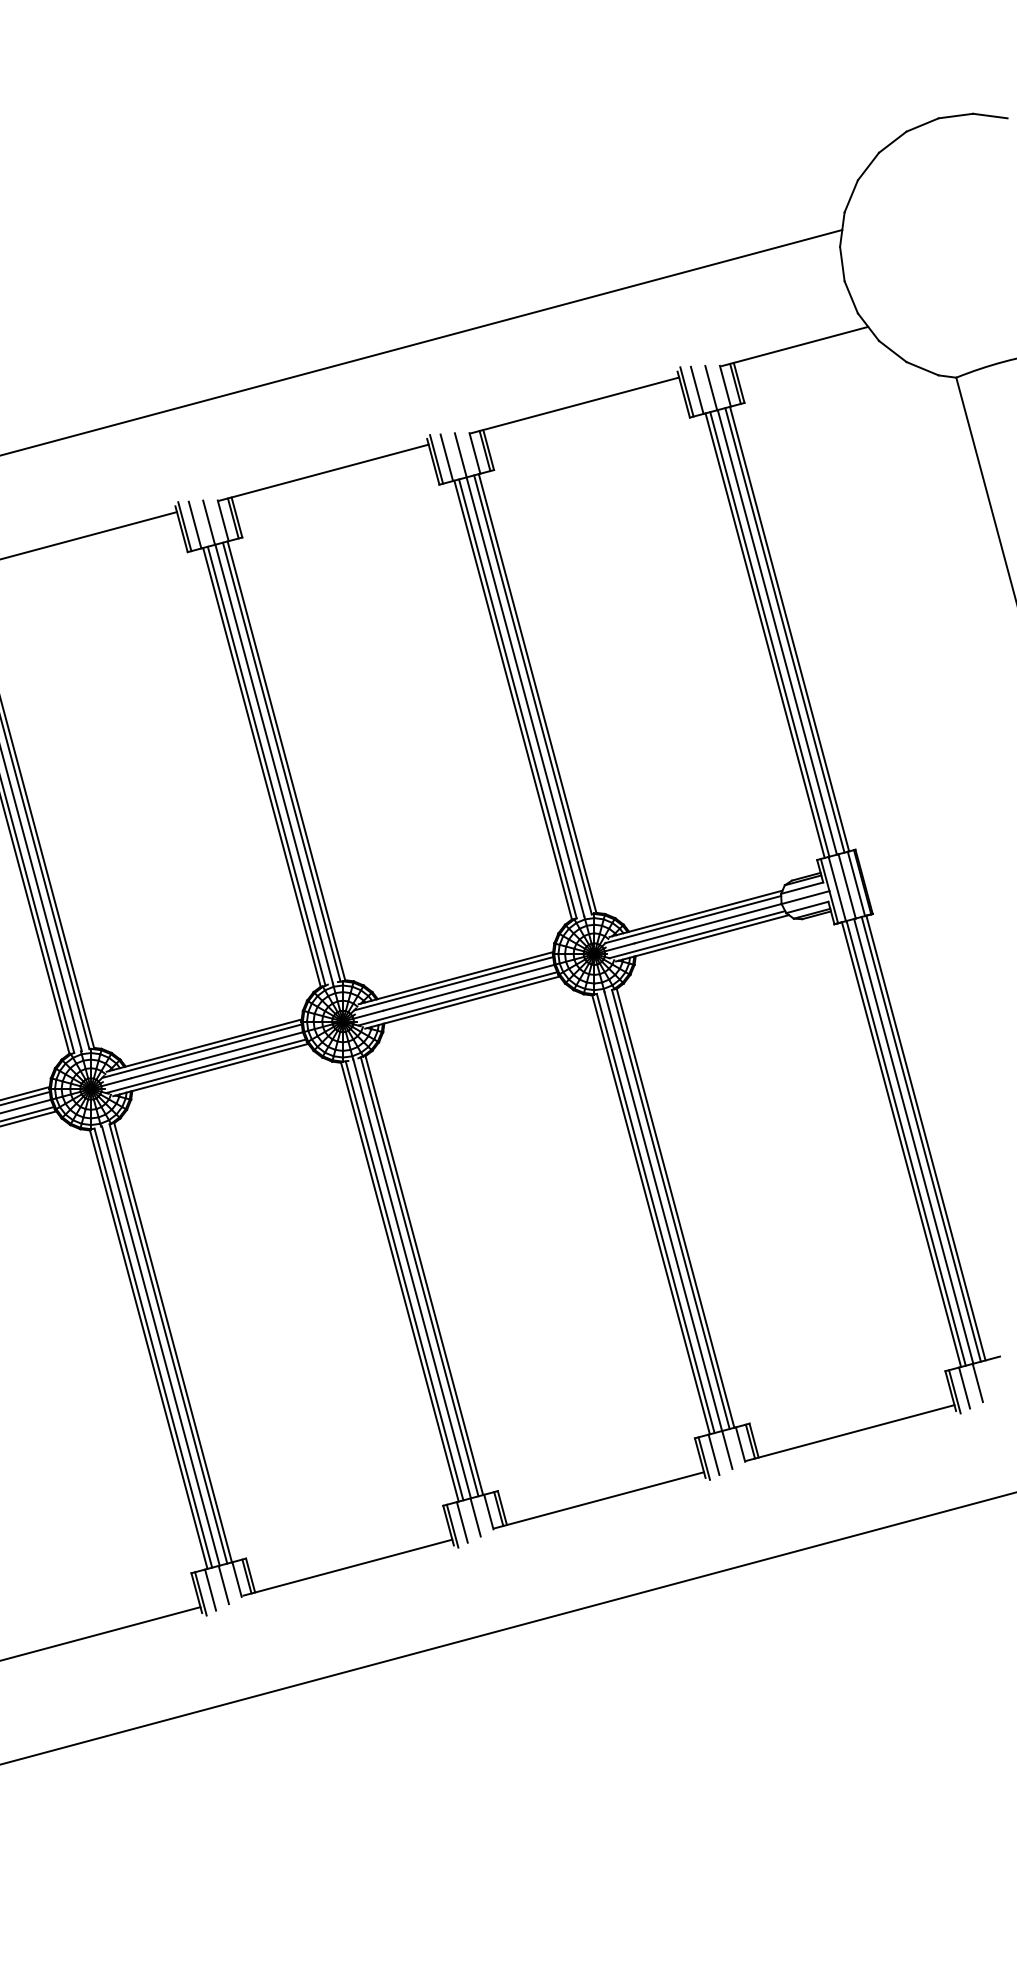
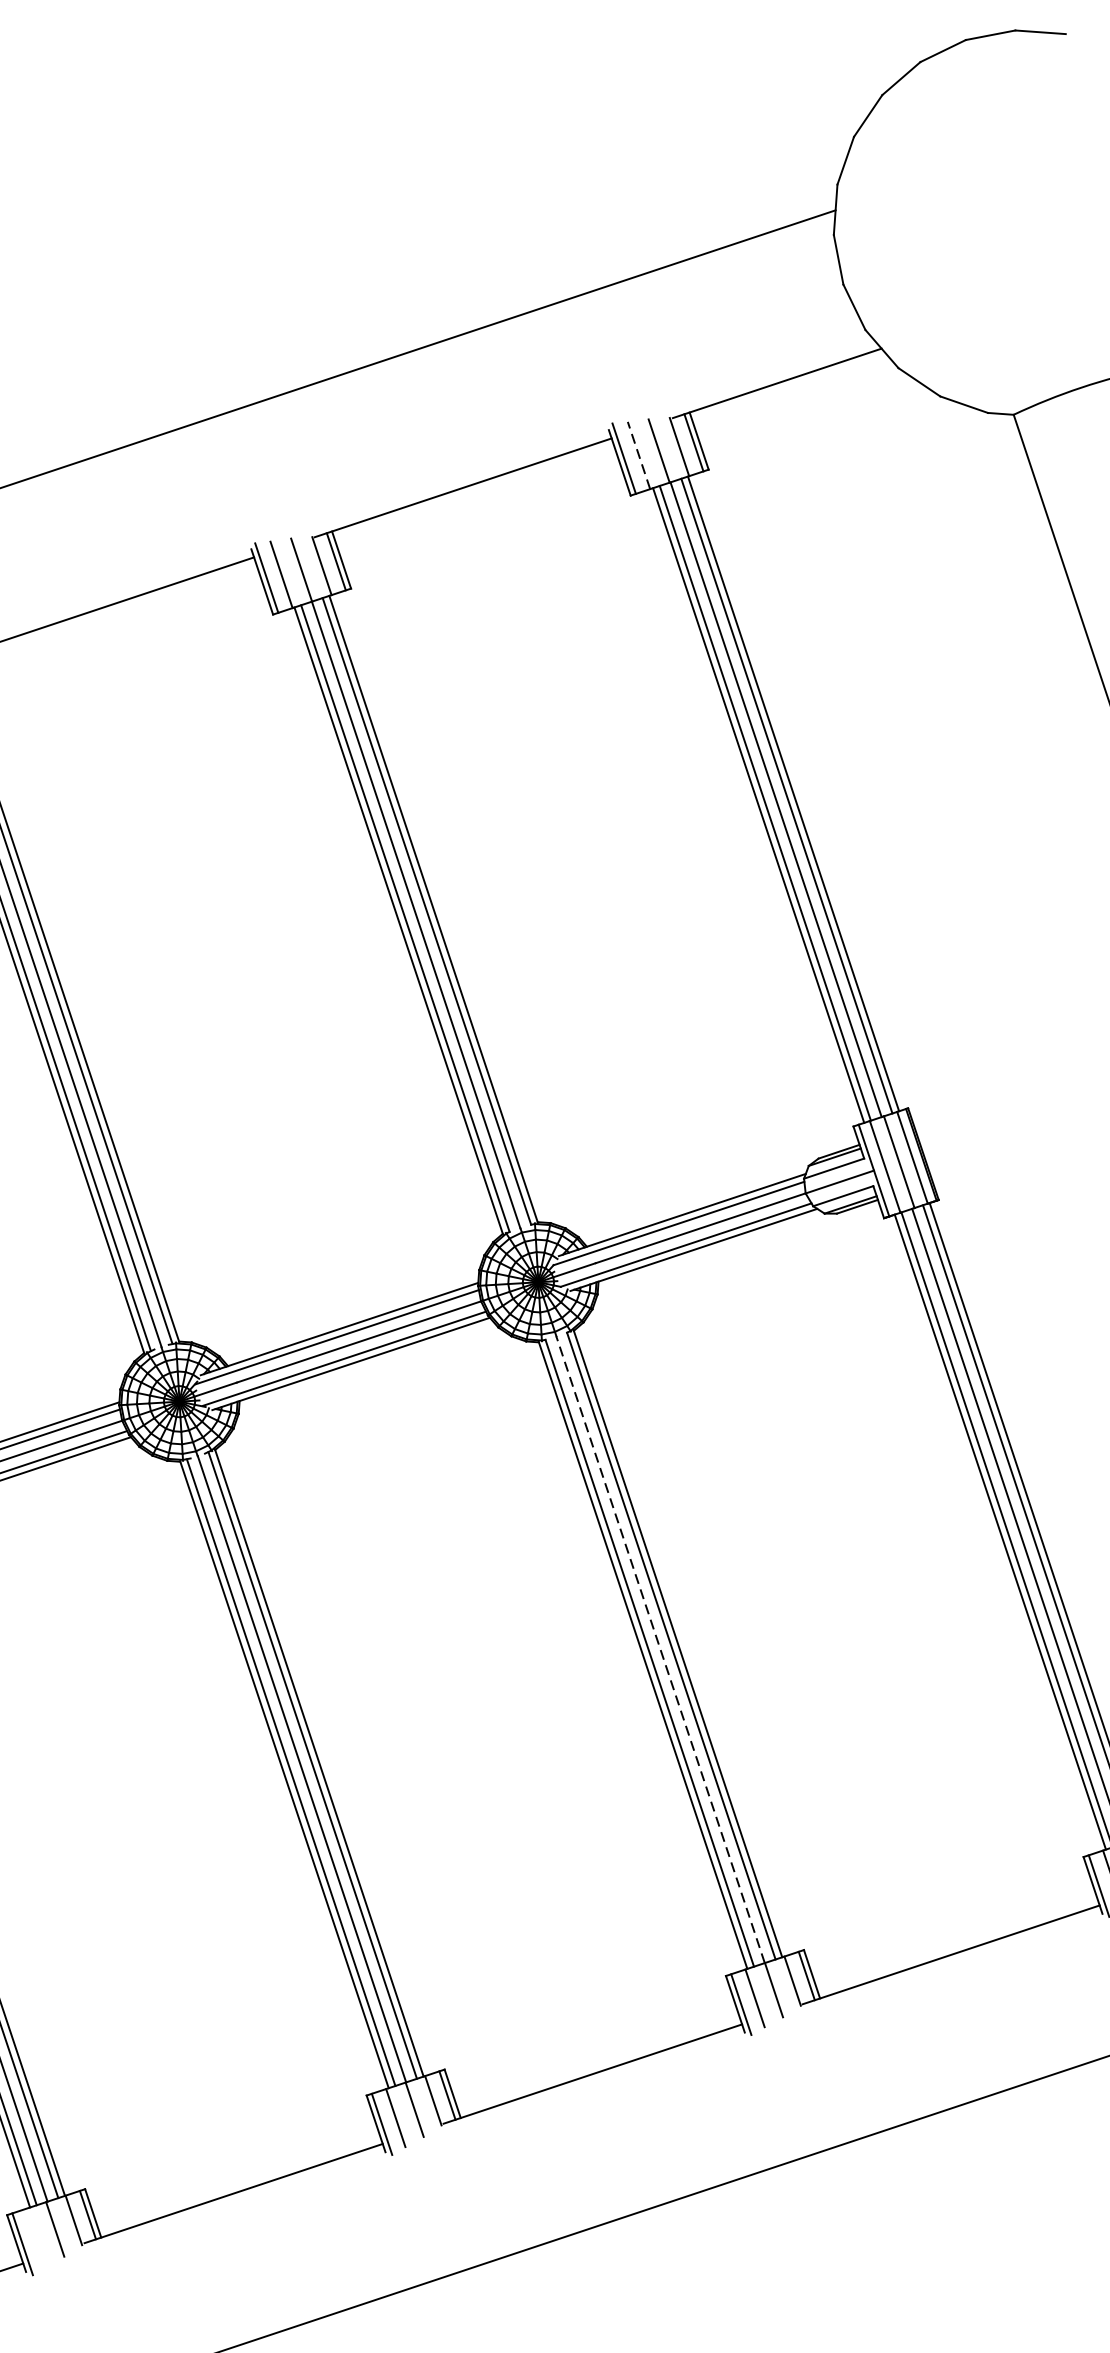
line: (697, 389) -> (639, 454), solid -> dashed
line: (663, 1211) -> (660, 1649), solid -> dashed
line: (210, 1589) -> (36, 2237), removed

